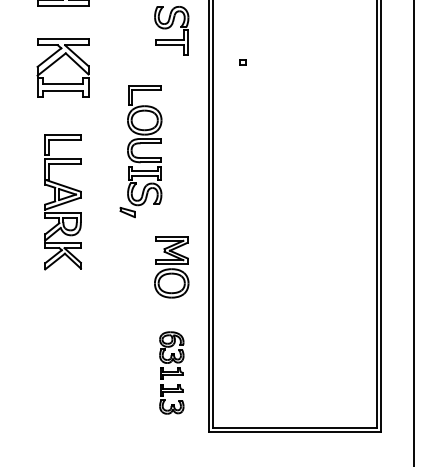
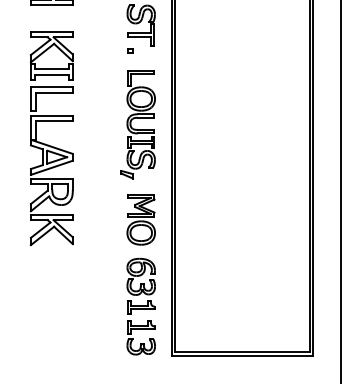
part: (242, 62) -> (130, 51), moved
part: (140, 151) -> (137, 124), moved
part: (62, 202) -> (51, 166), size x1.43
part: (171, 372) -> (141, 306), size x1.43

